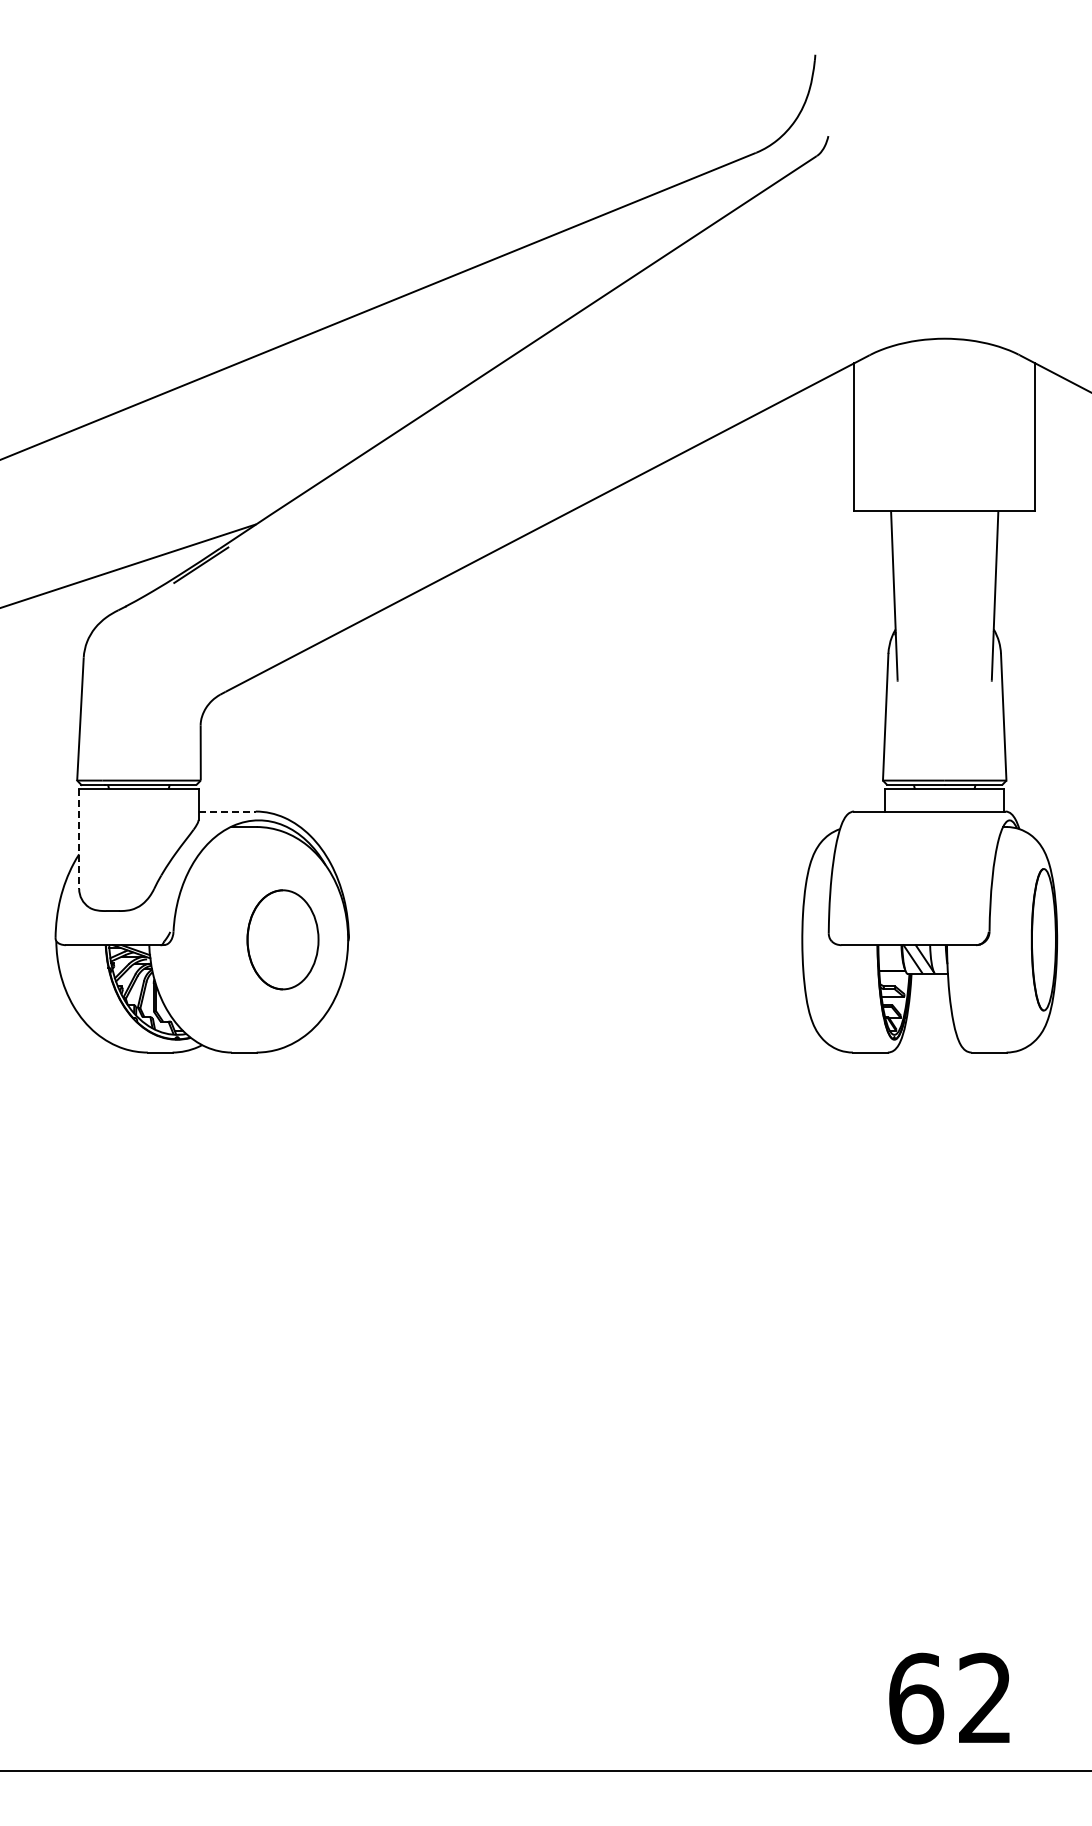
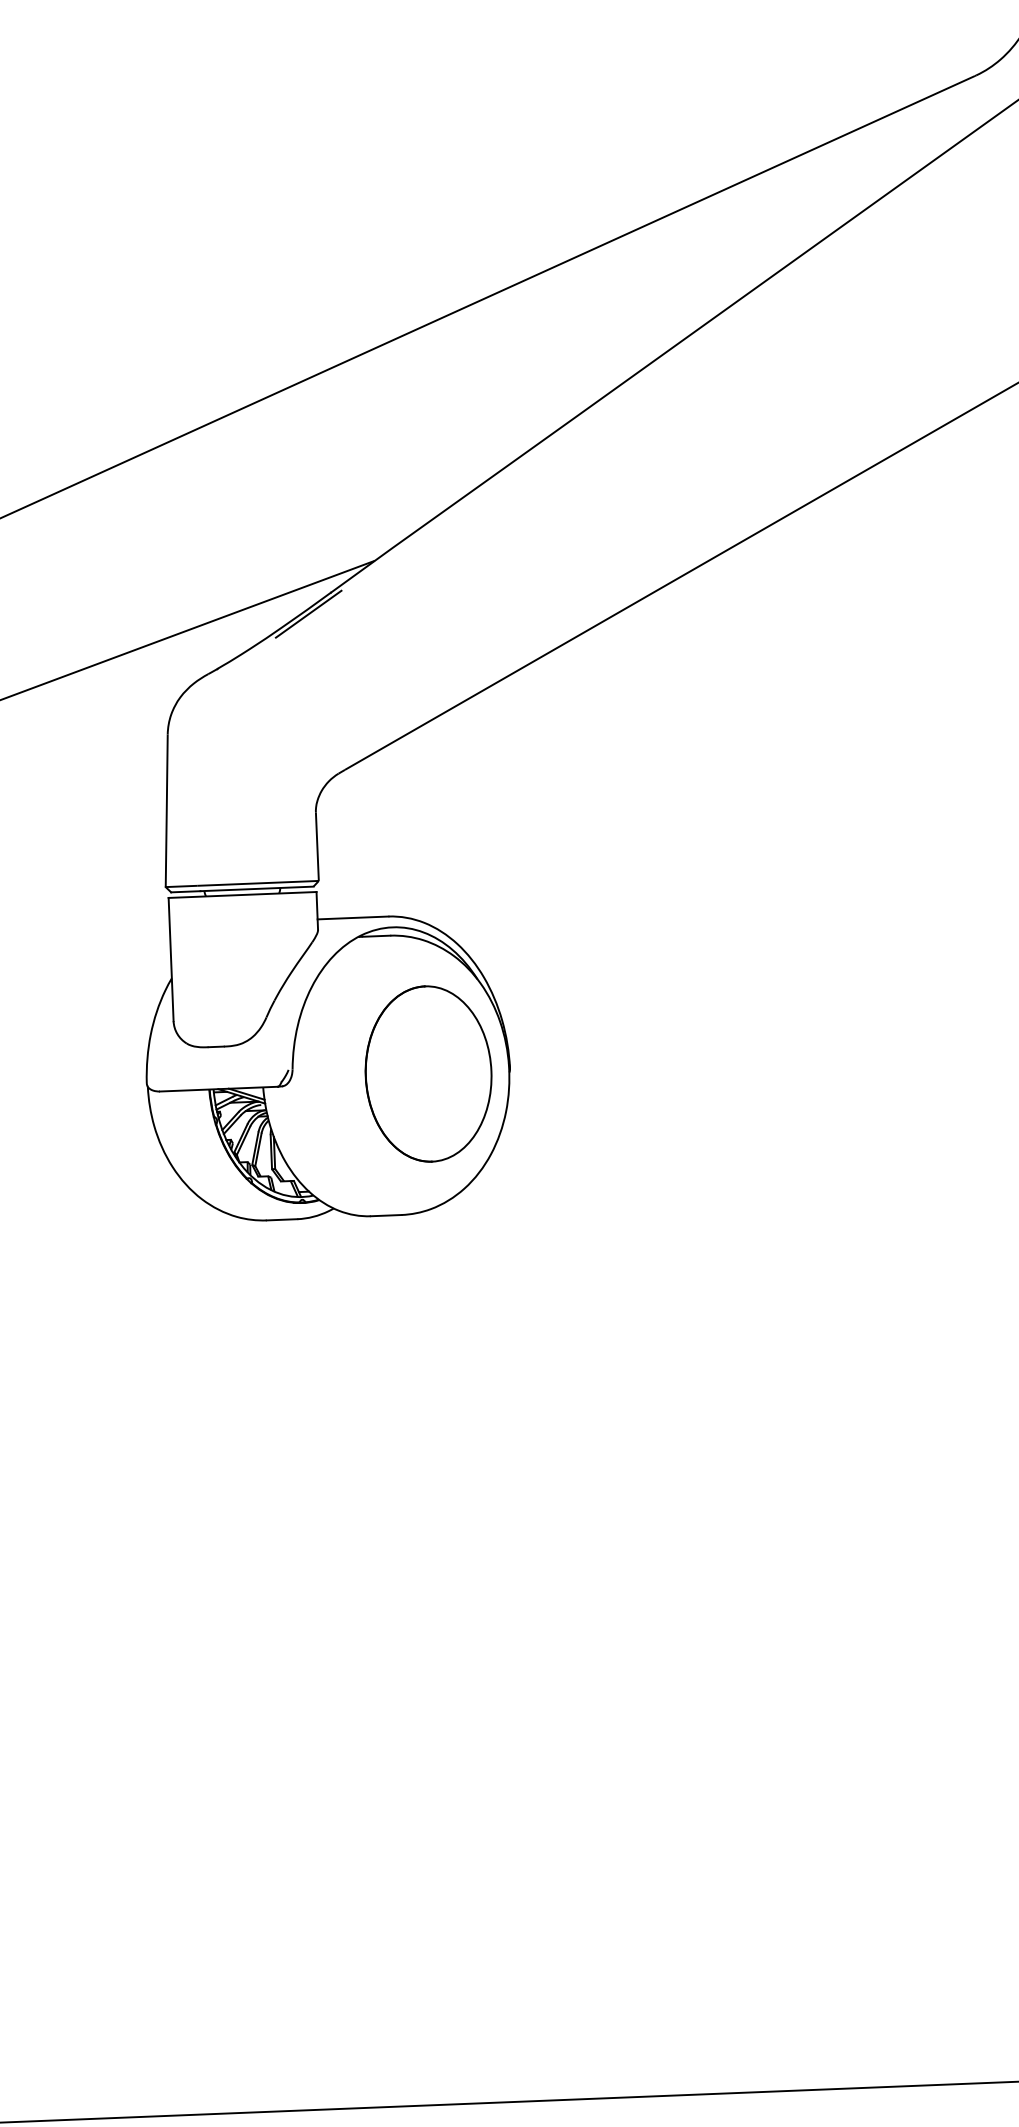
line: (227, 811) -> (353, 917), dashed -> solid
line: (79, 839) -> (171, 959), dashed -> solid
part: (282, 939) -> (427, 1073), size x1.43

